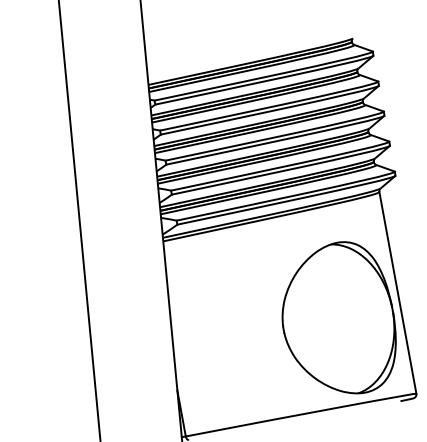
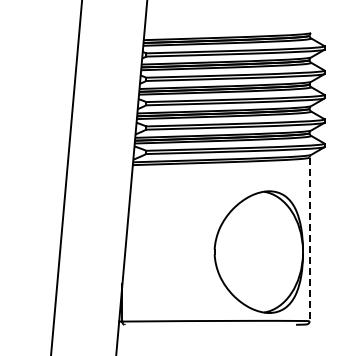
line: (397, 293) -> (309, 239), solid -> dashed

